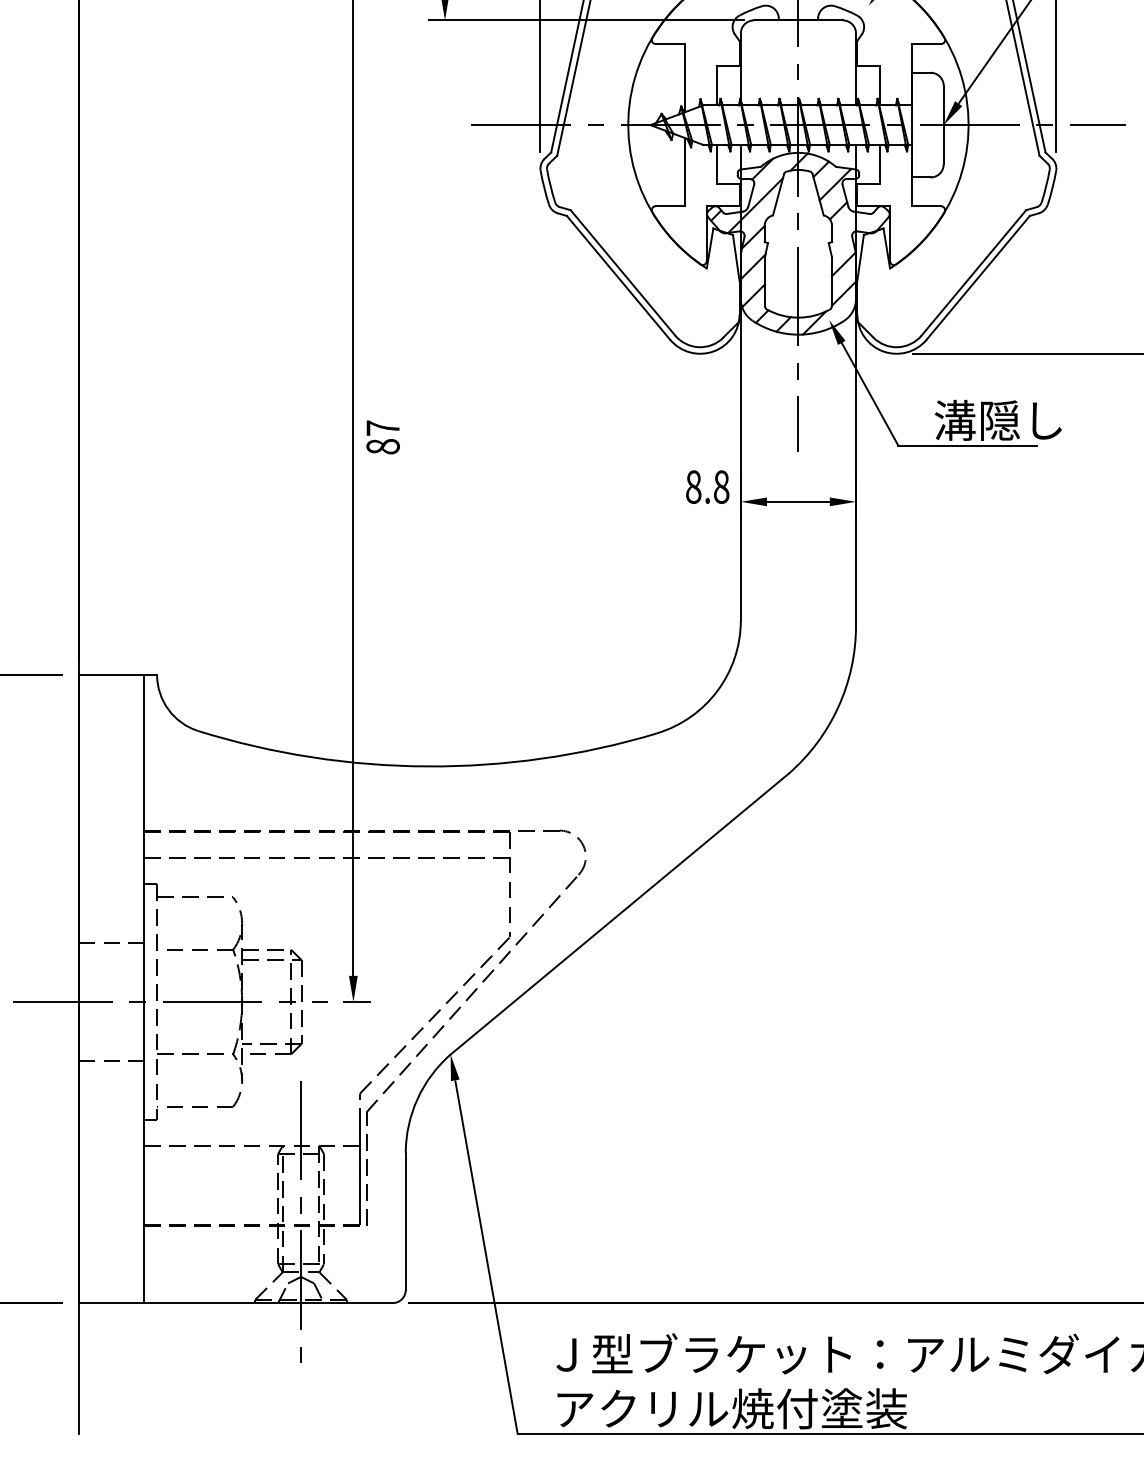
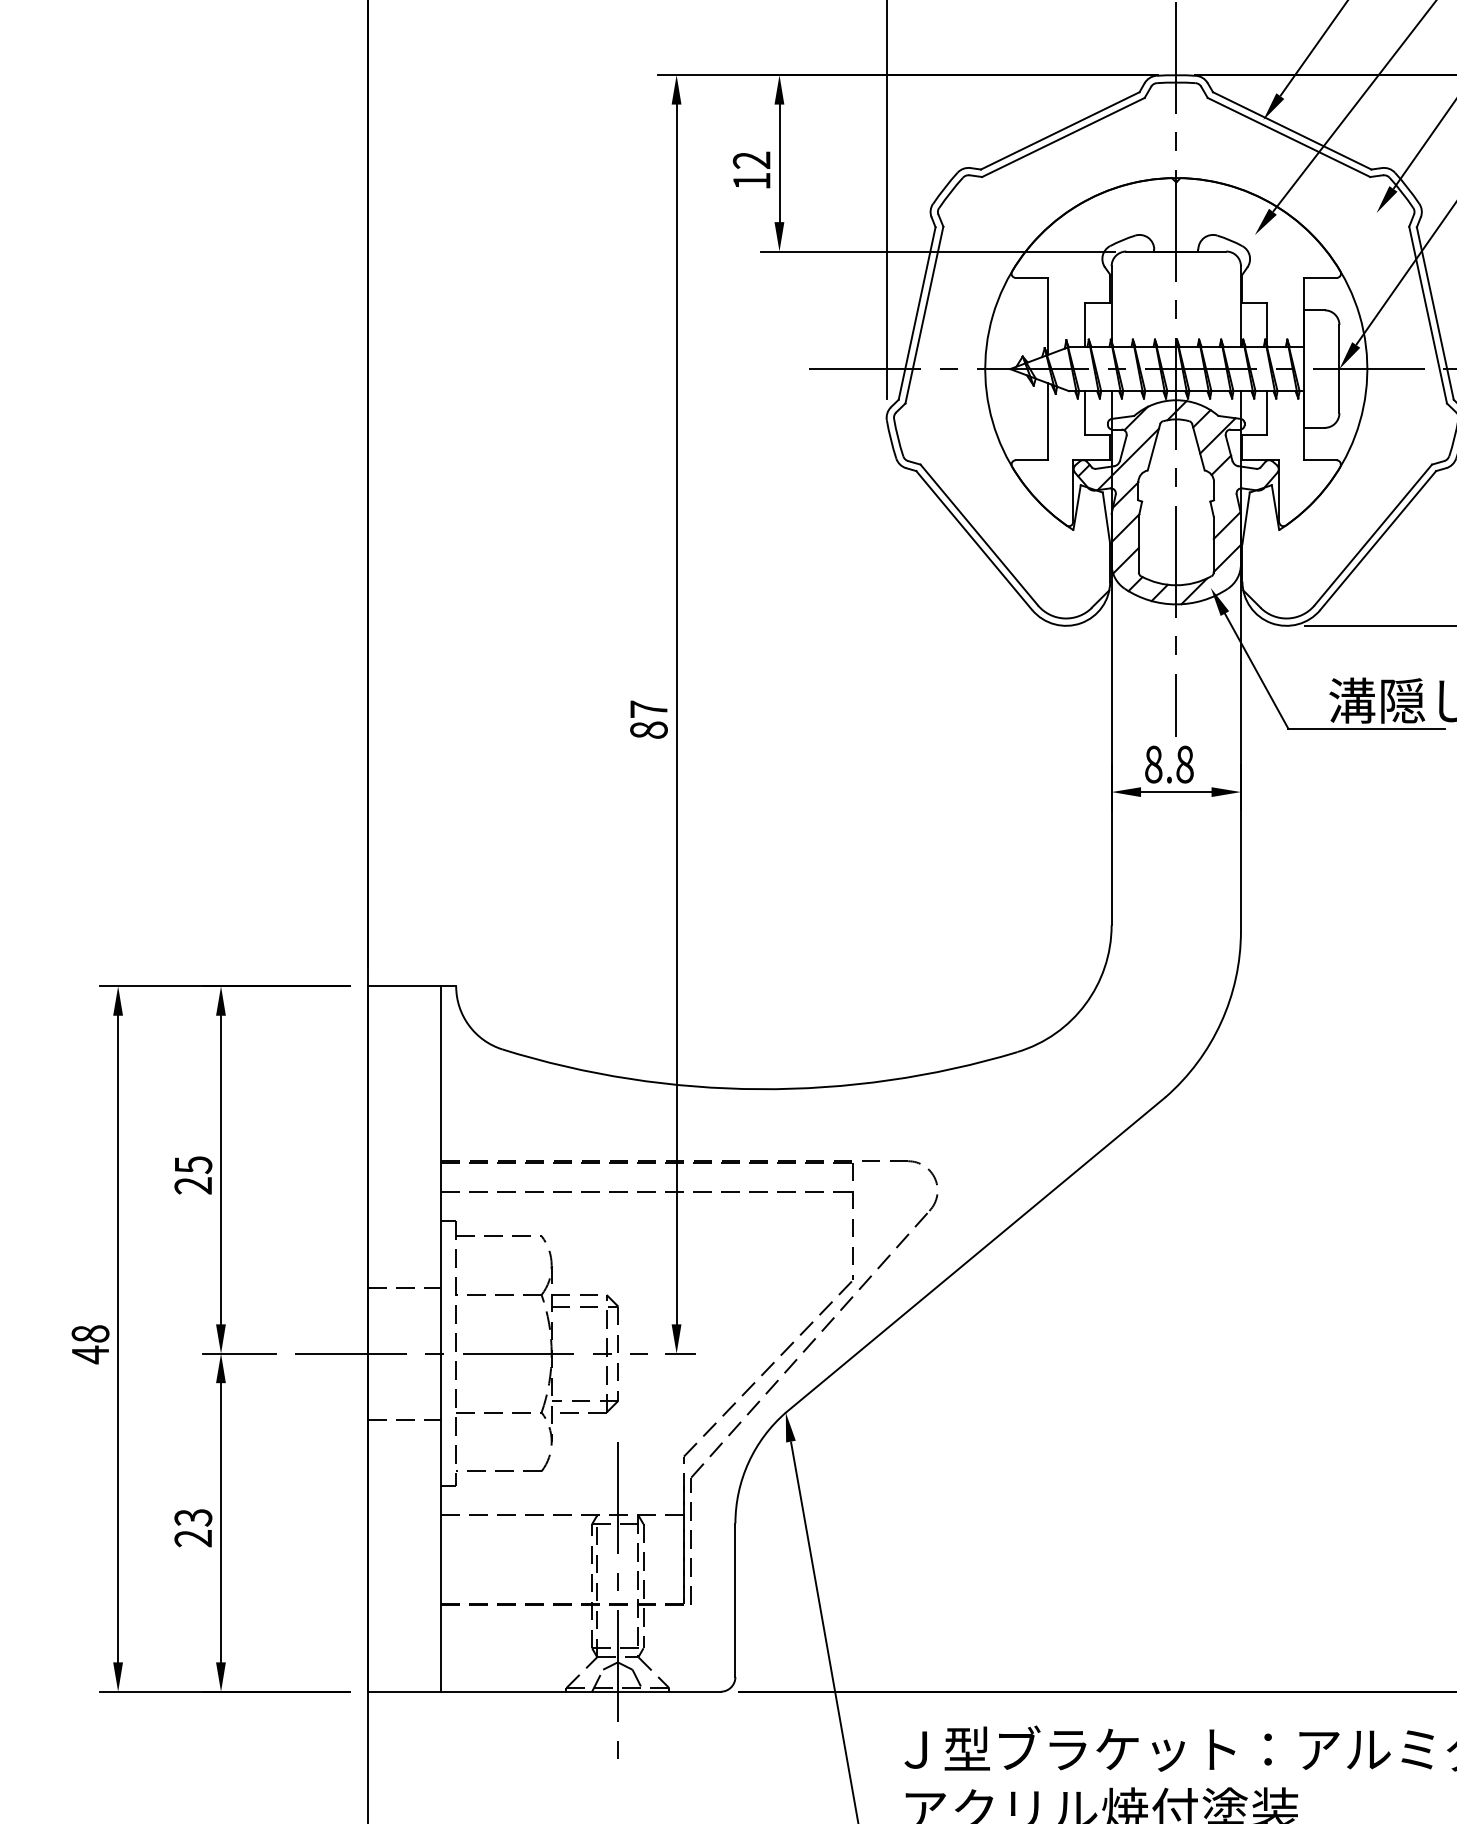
text: (382, 437) -> (648, 719), moved
text: (707, 487) -> (1169, 764), moved

